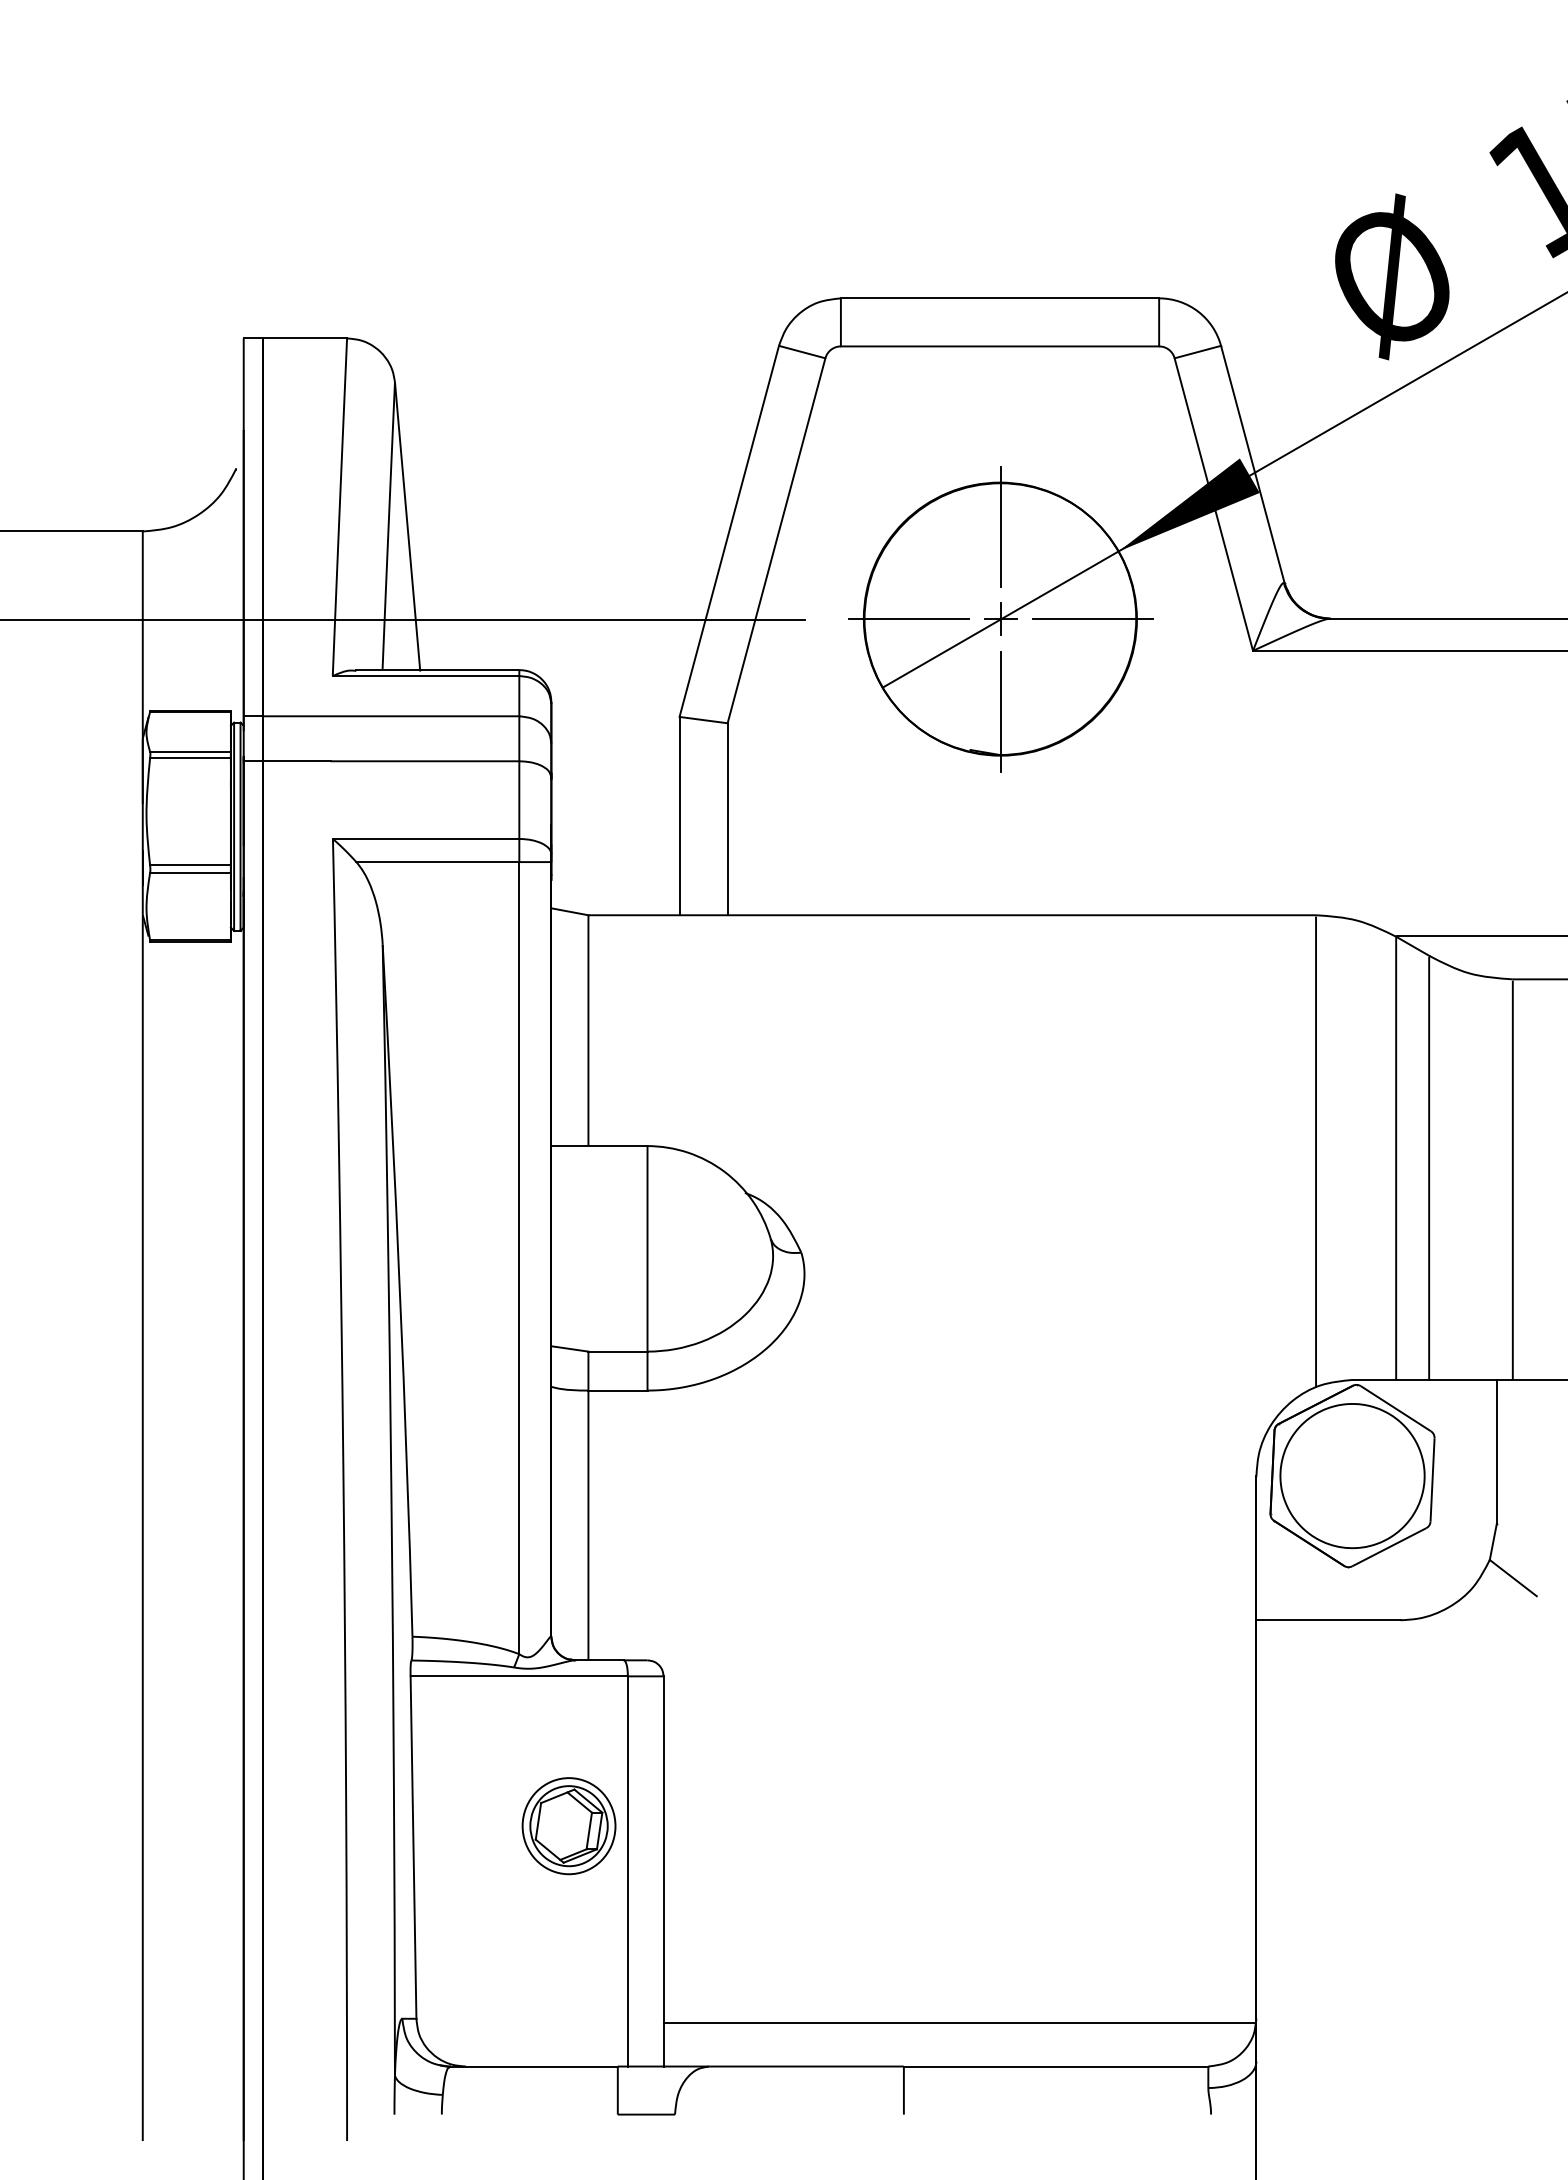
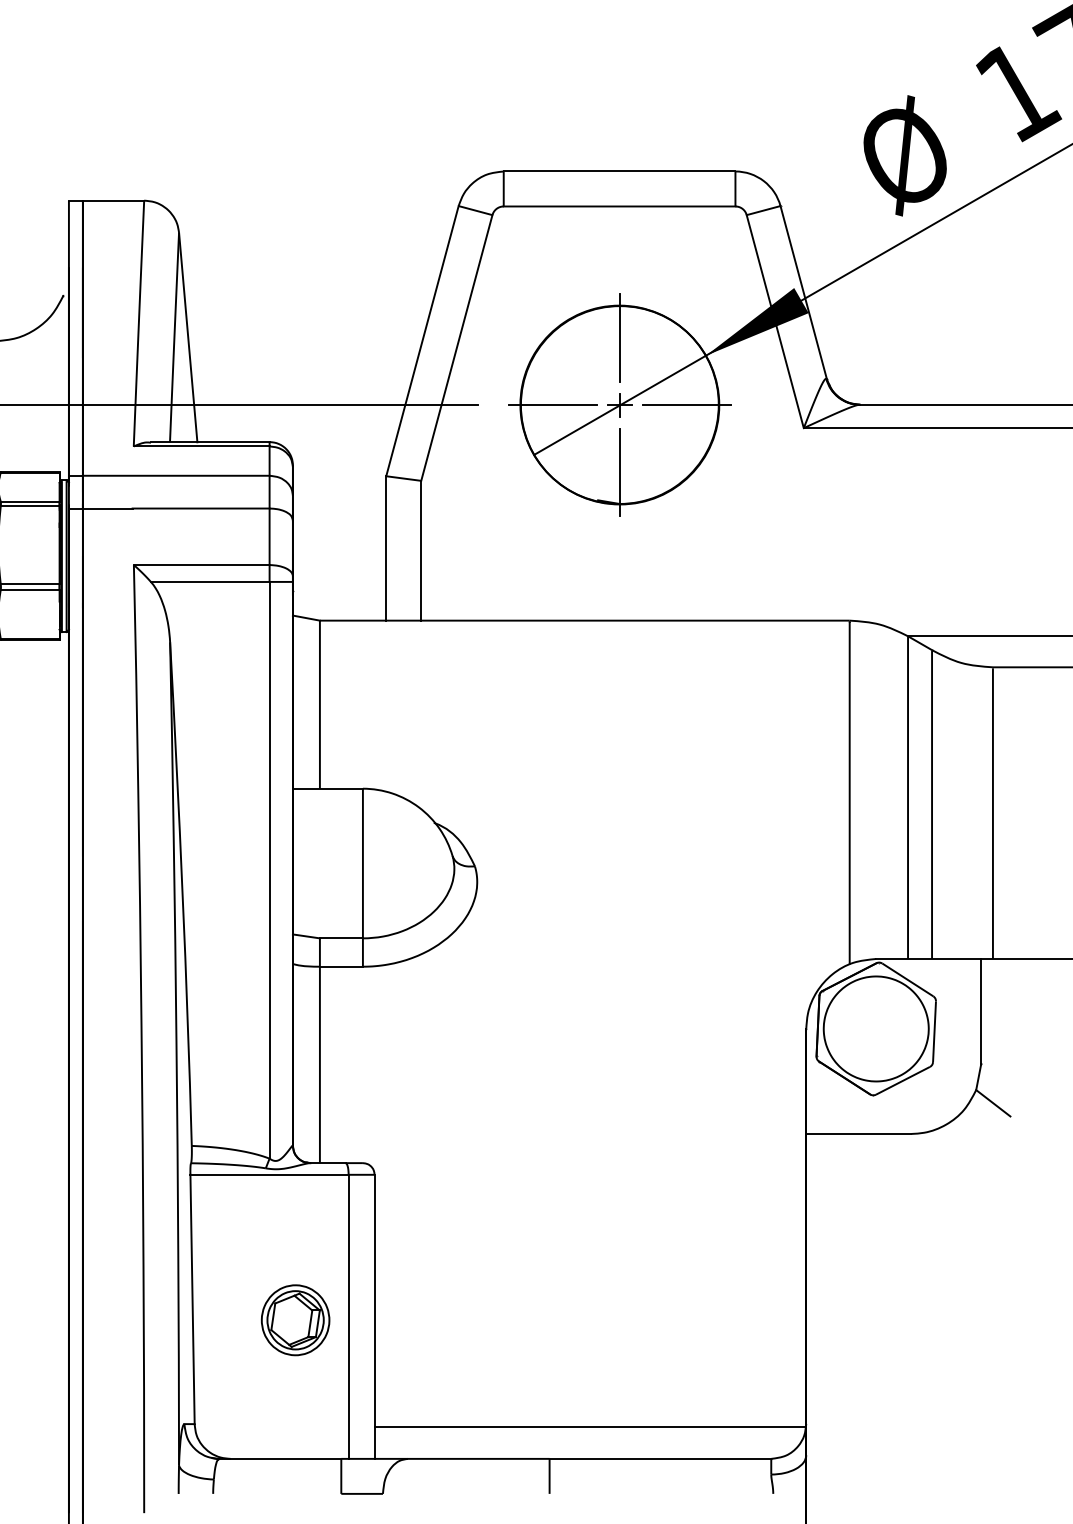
part: (568, 1826) -> (295, 1320), moved

